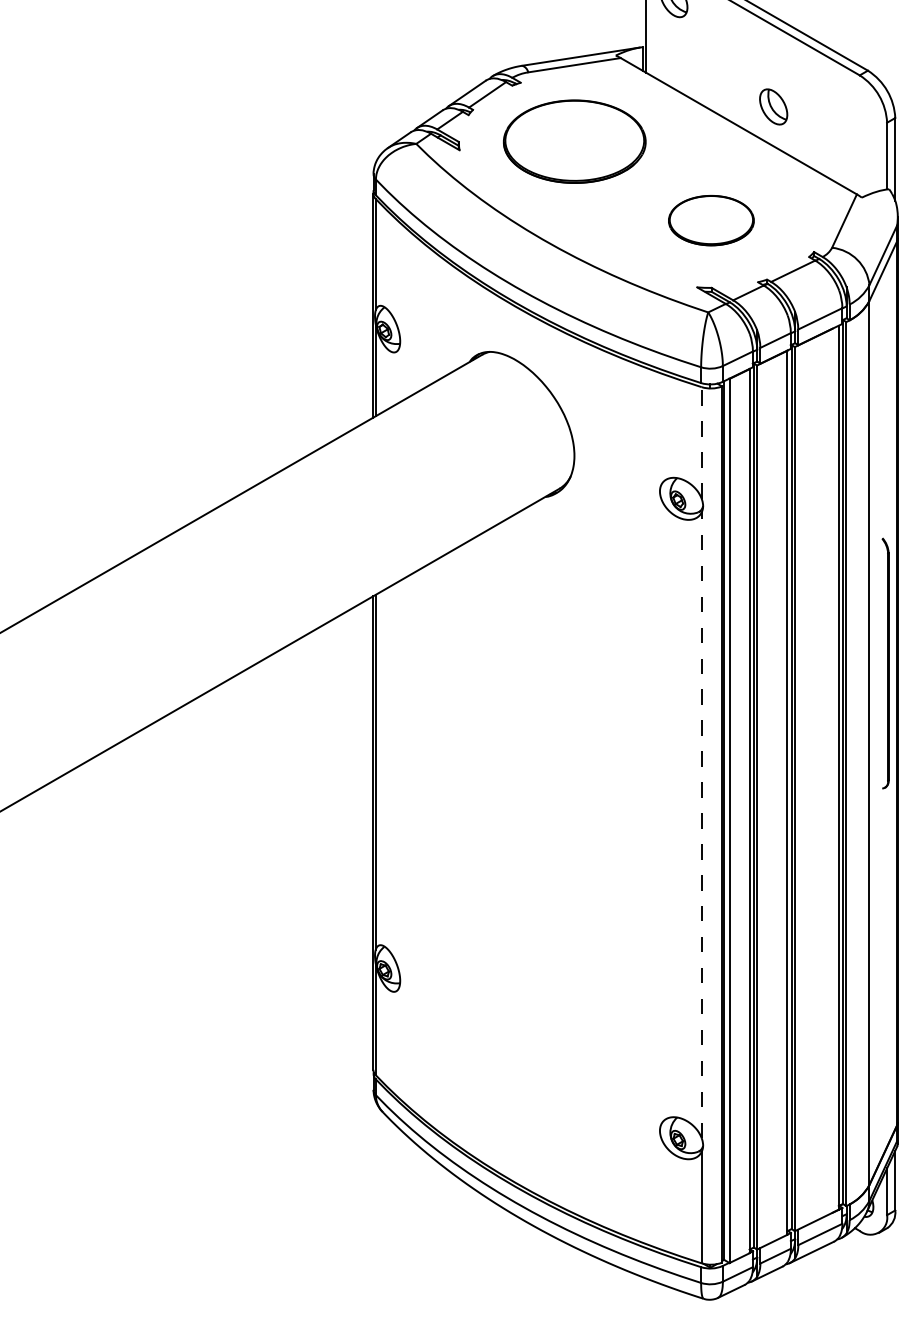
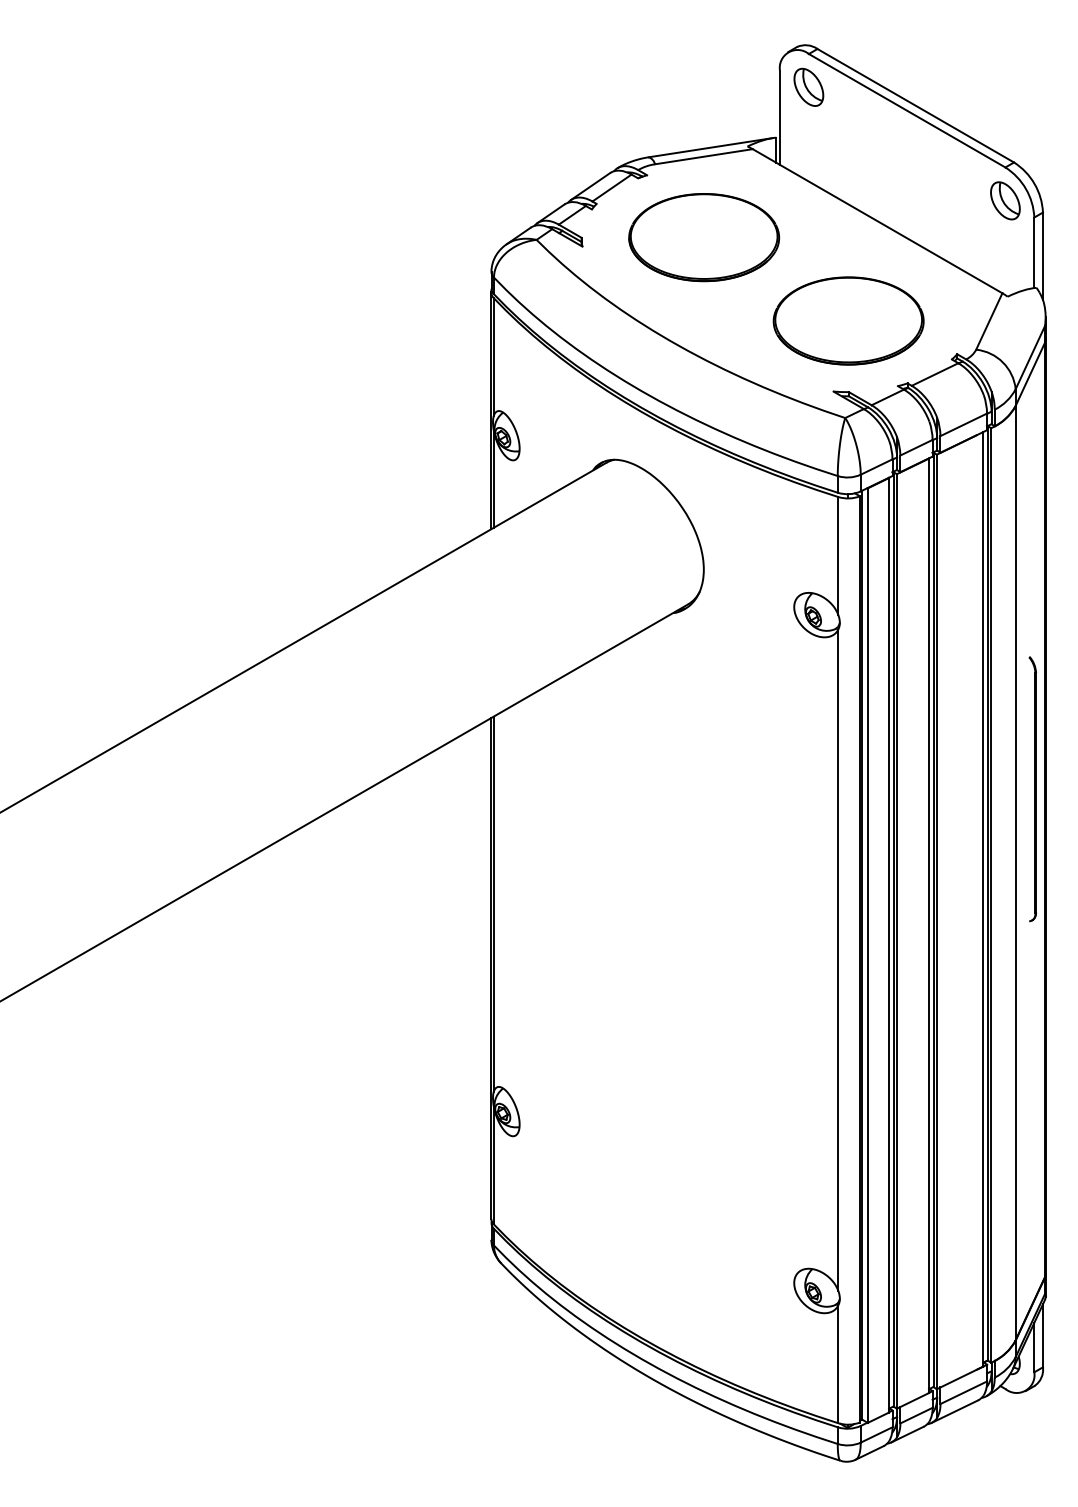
part: (773, 106) -> (1005, 200), moved
part: (711, 220) -> (848, 320), size x1.67
line: (701, 442) -> (838, 555), dashed -> solid
line: (701, 825) -> (838, 960), dashed -> solid

